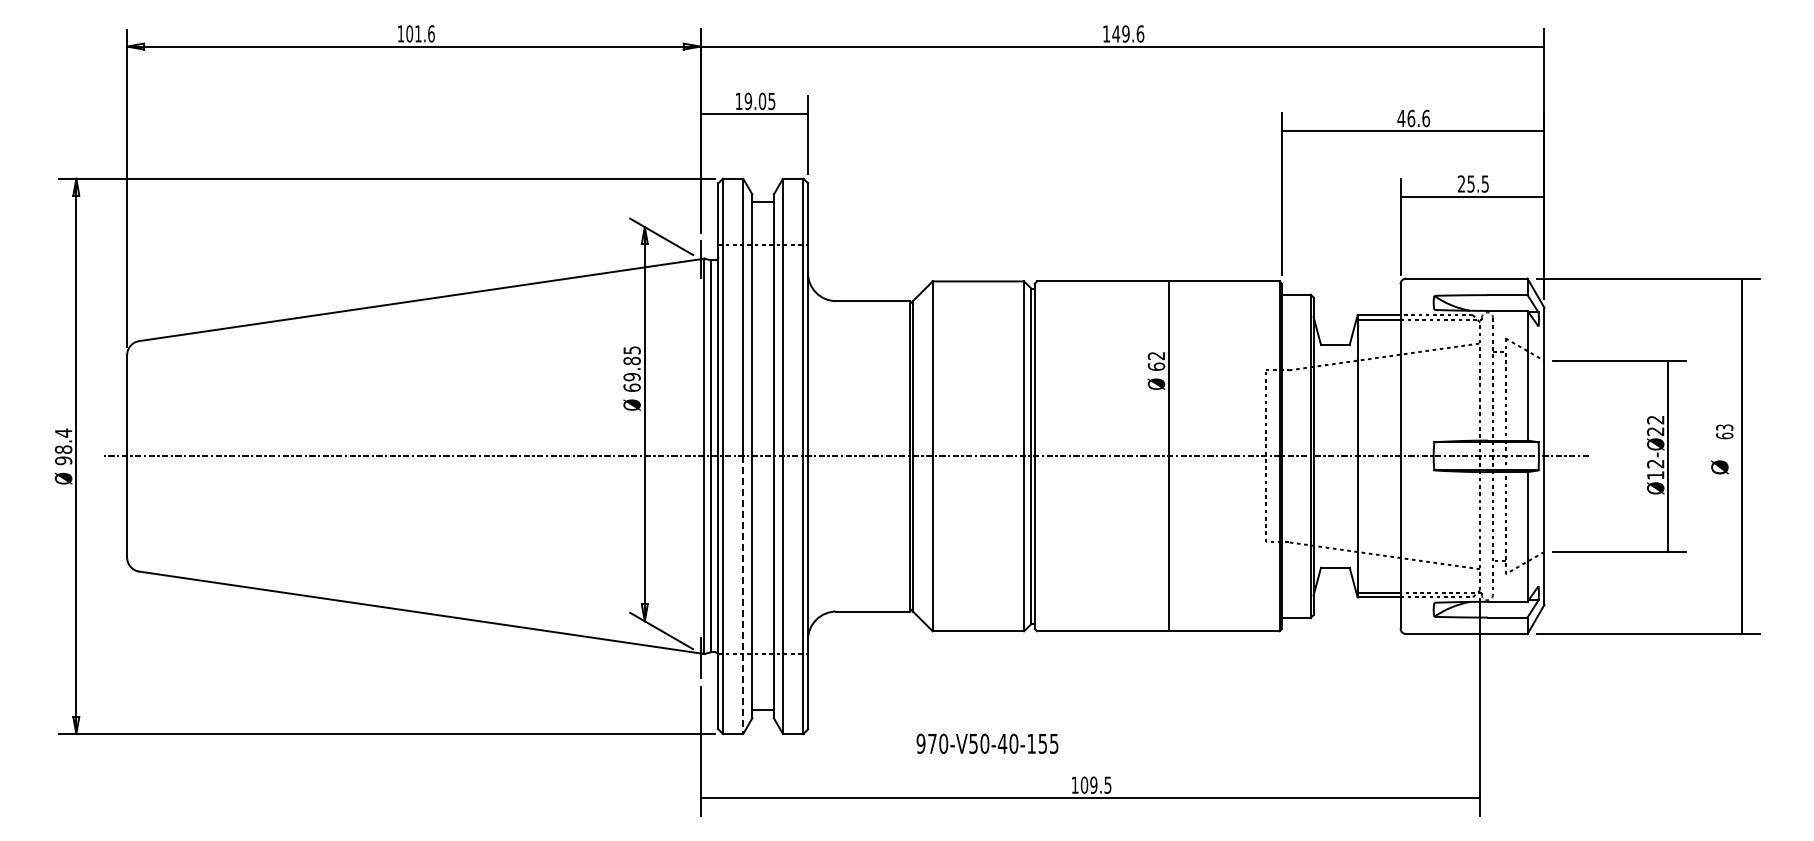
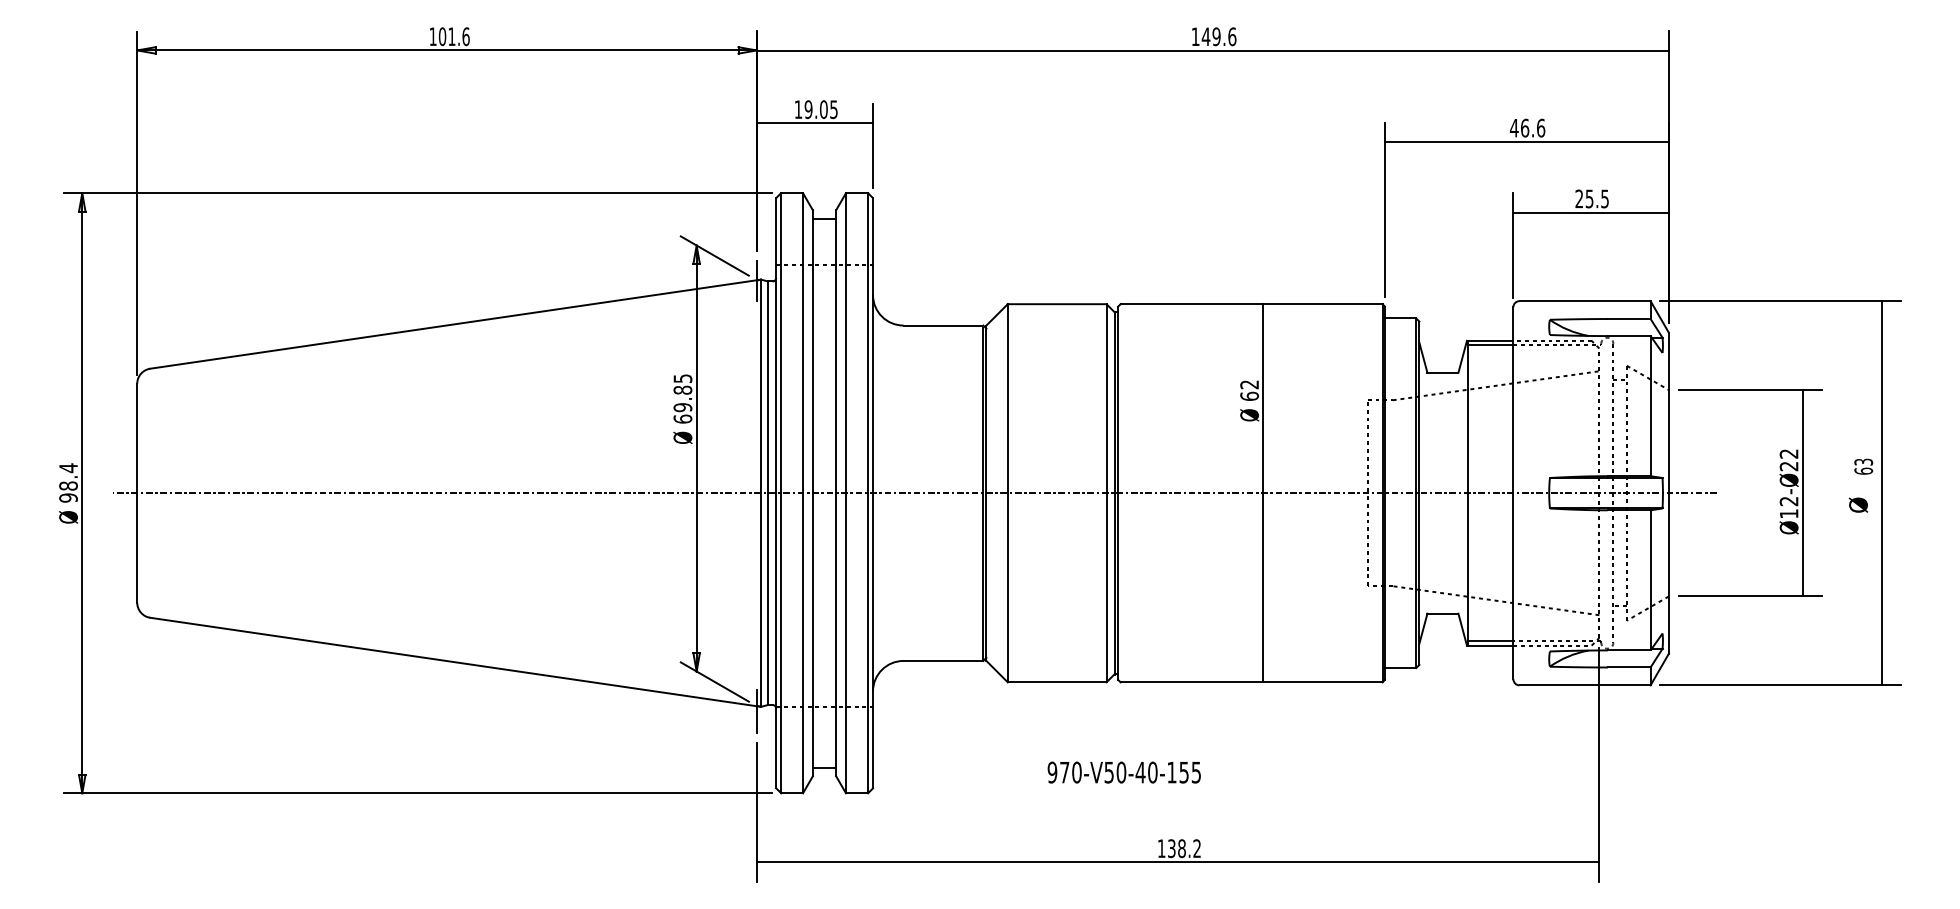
line: (743, 595) -> (803, 643), dashed -> solid
text: (987, 743) -> (1124, 772), moved
text: (1095, 784) -> (1183, 847), 109.5 -> 138.2

